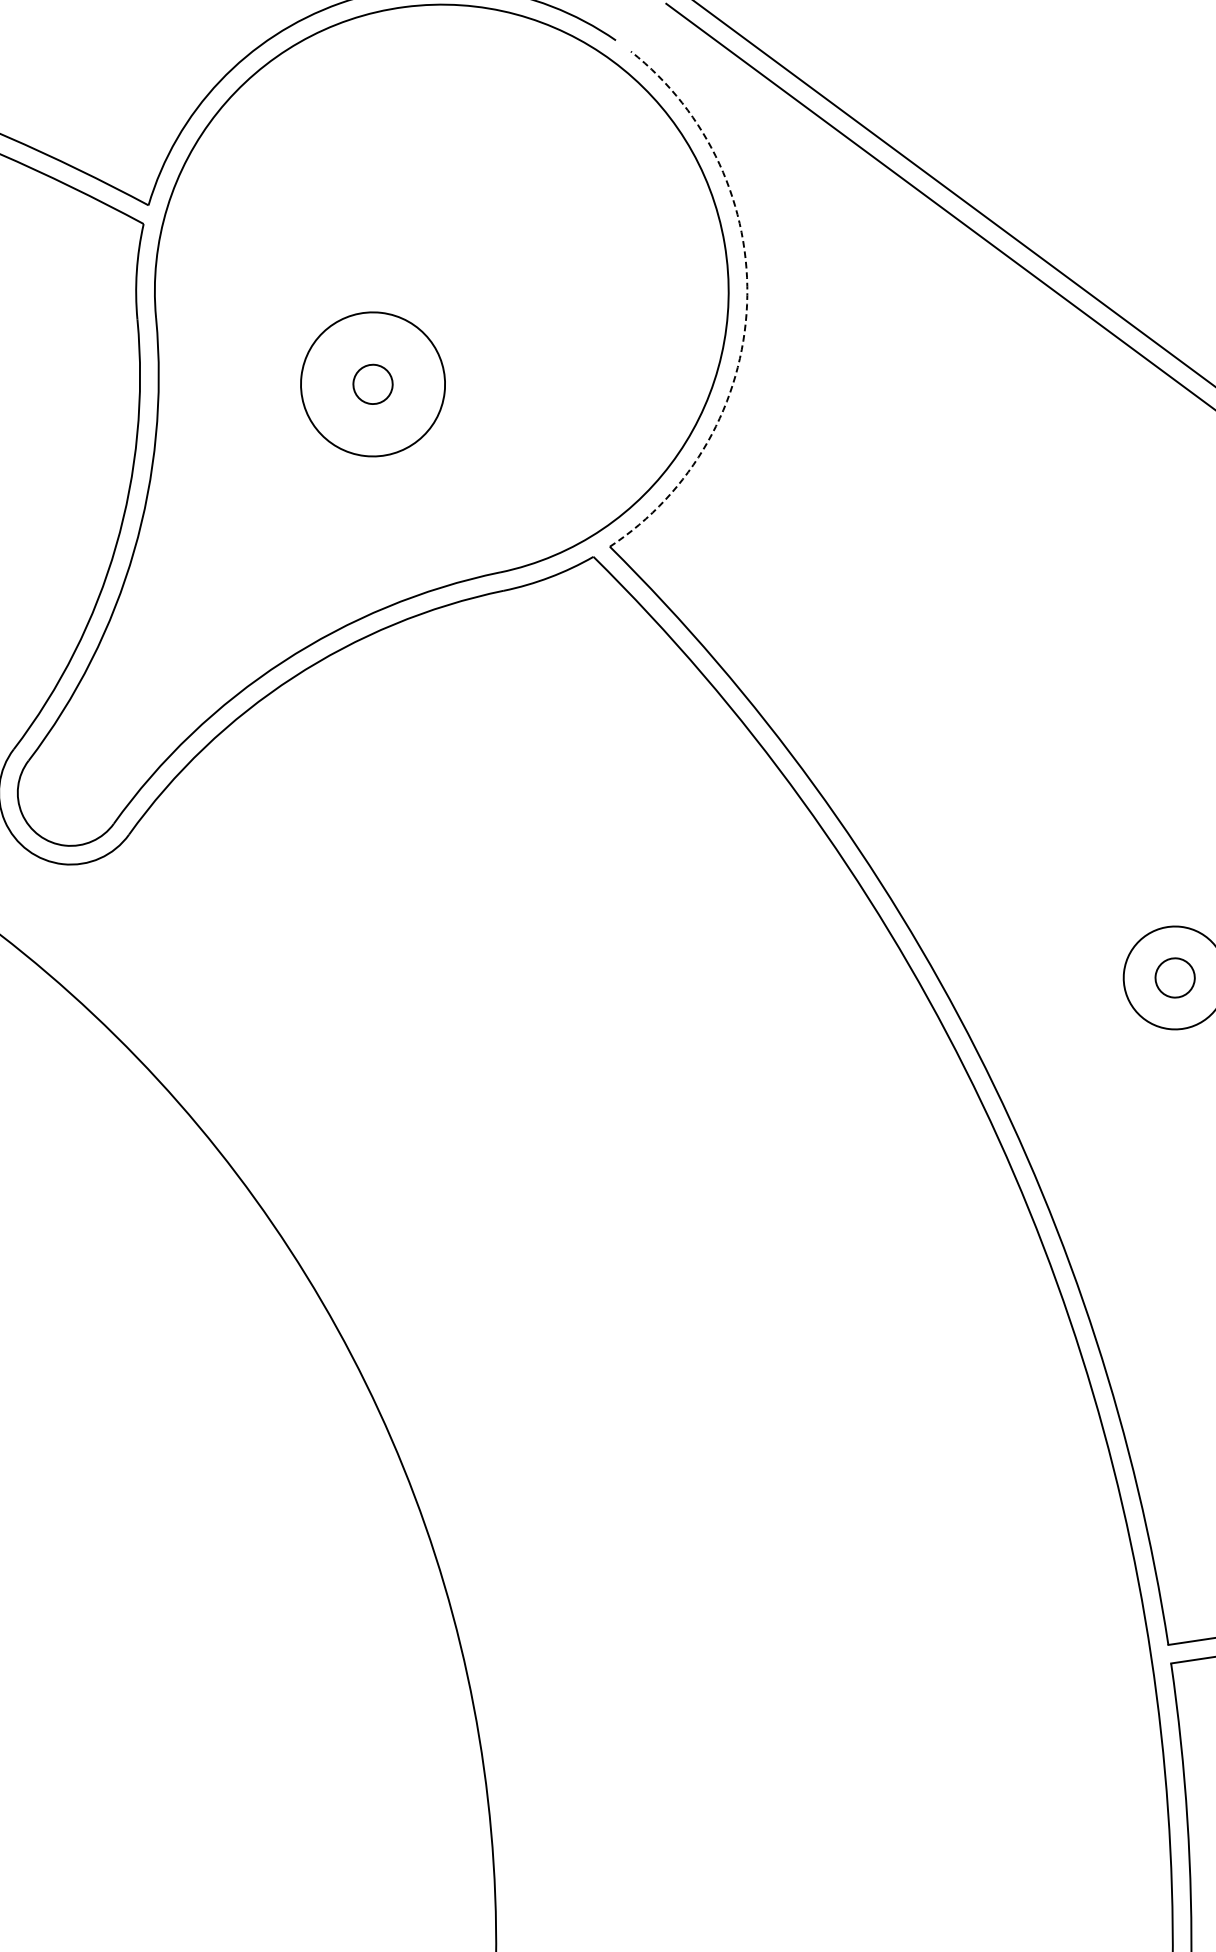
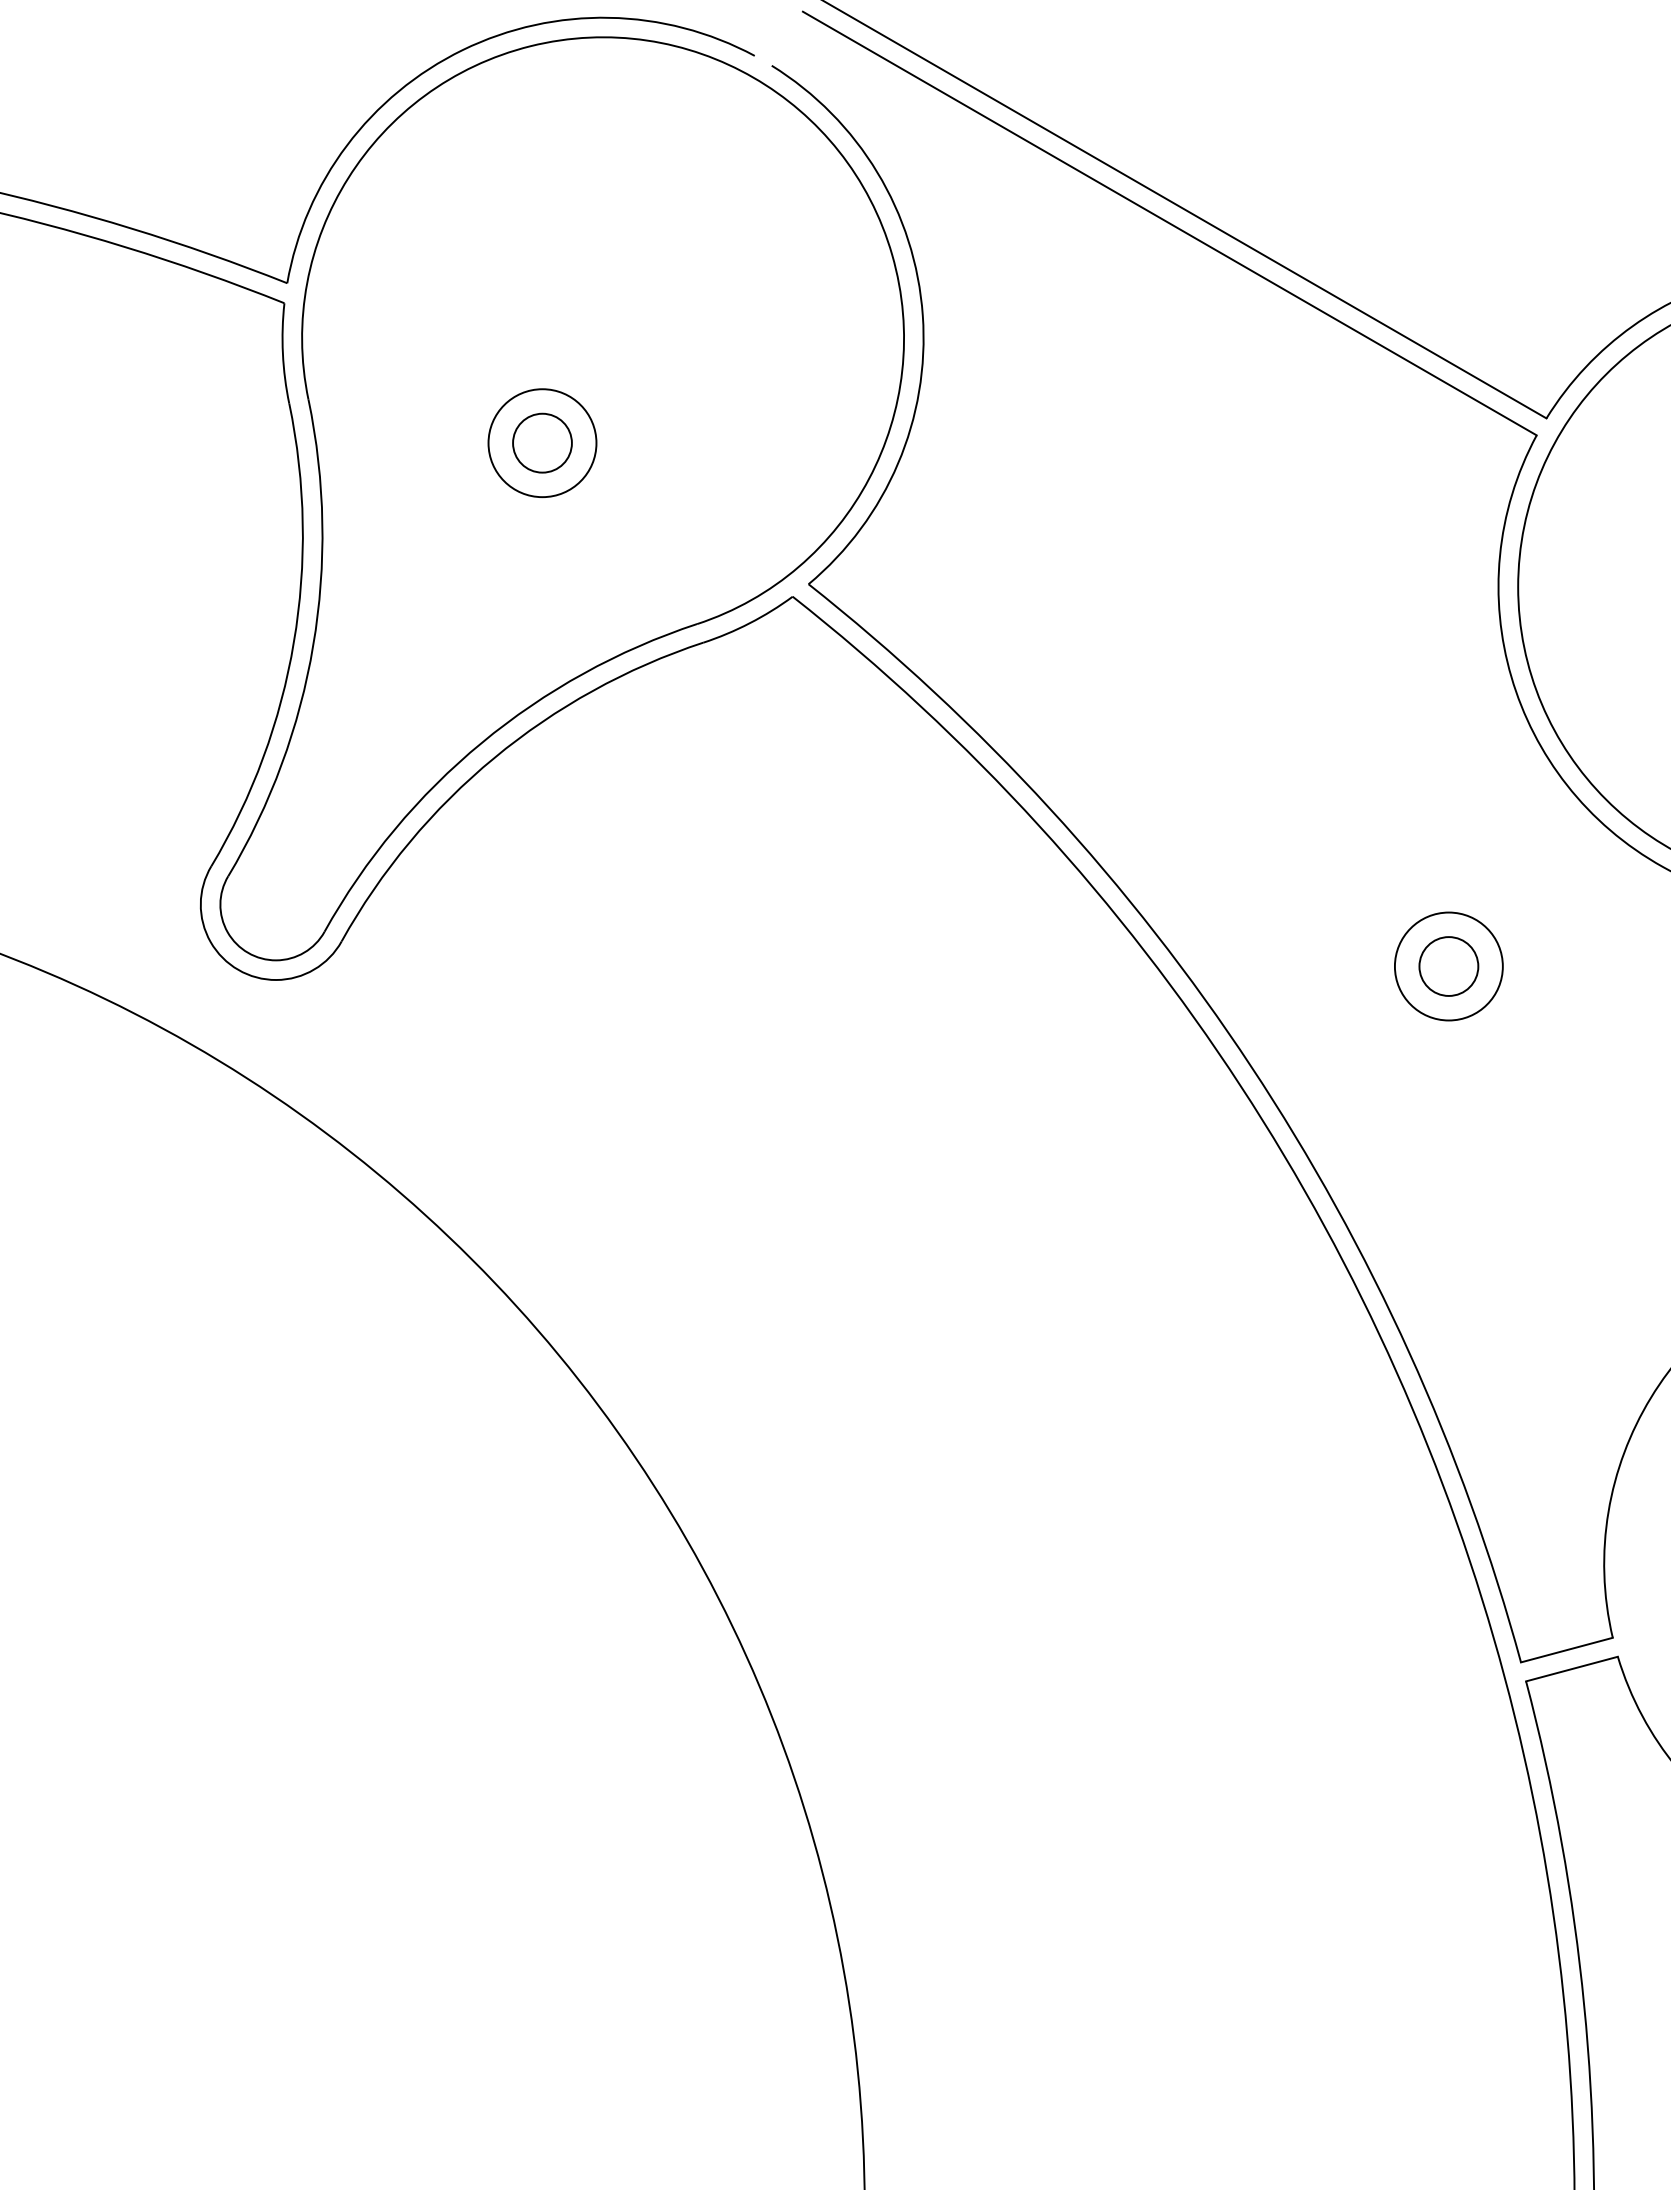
arc: (746, 304) -> (922, 315), dashed -> solid
circle: (373, 383) -> (542, 442), size x1.43
circle: (373, 384) -> (542, 443), size x0.71
circle: (1174, 977) -> (1448, 966), size x1.43

